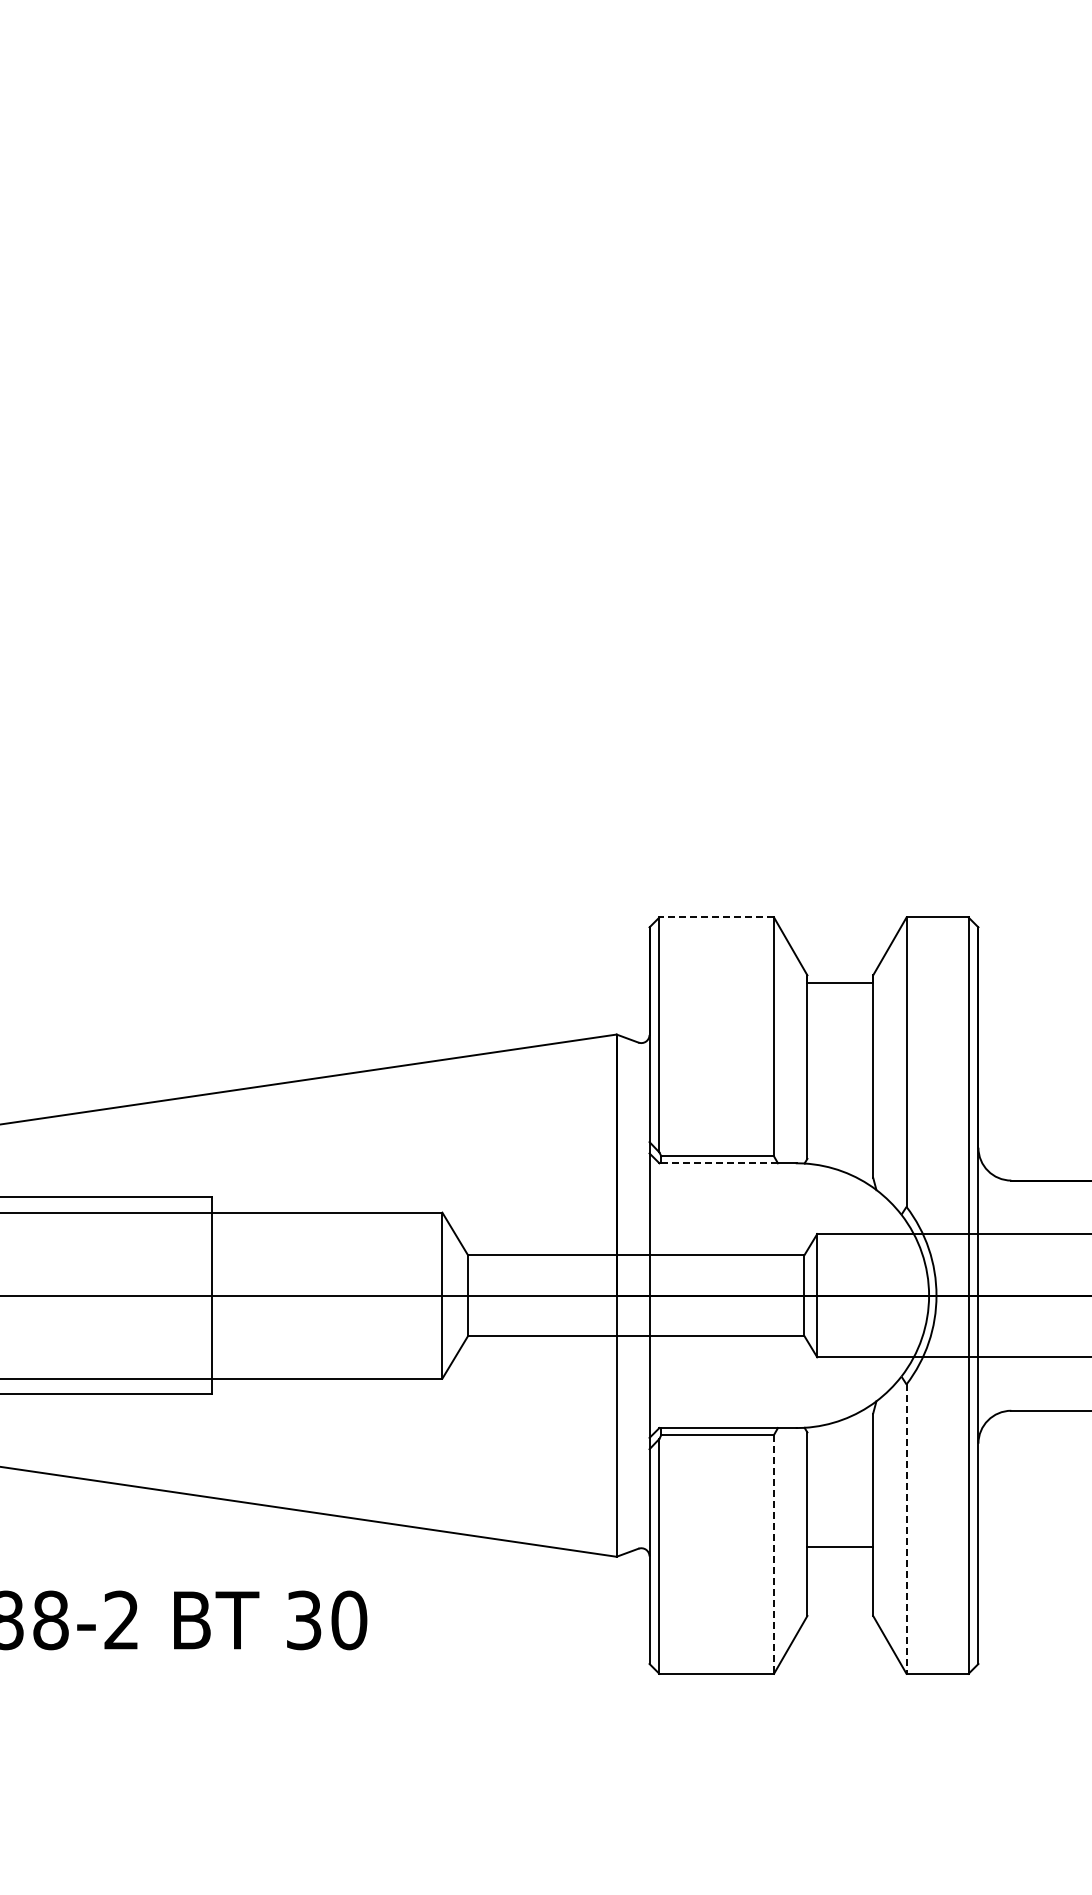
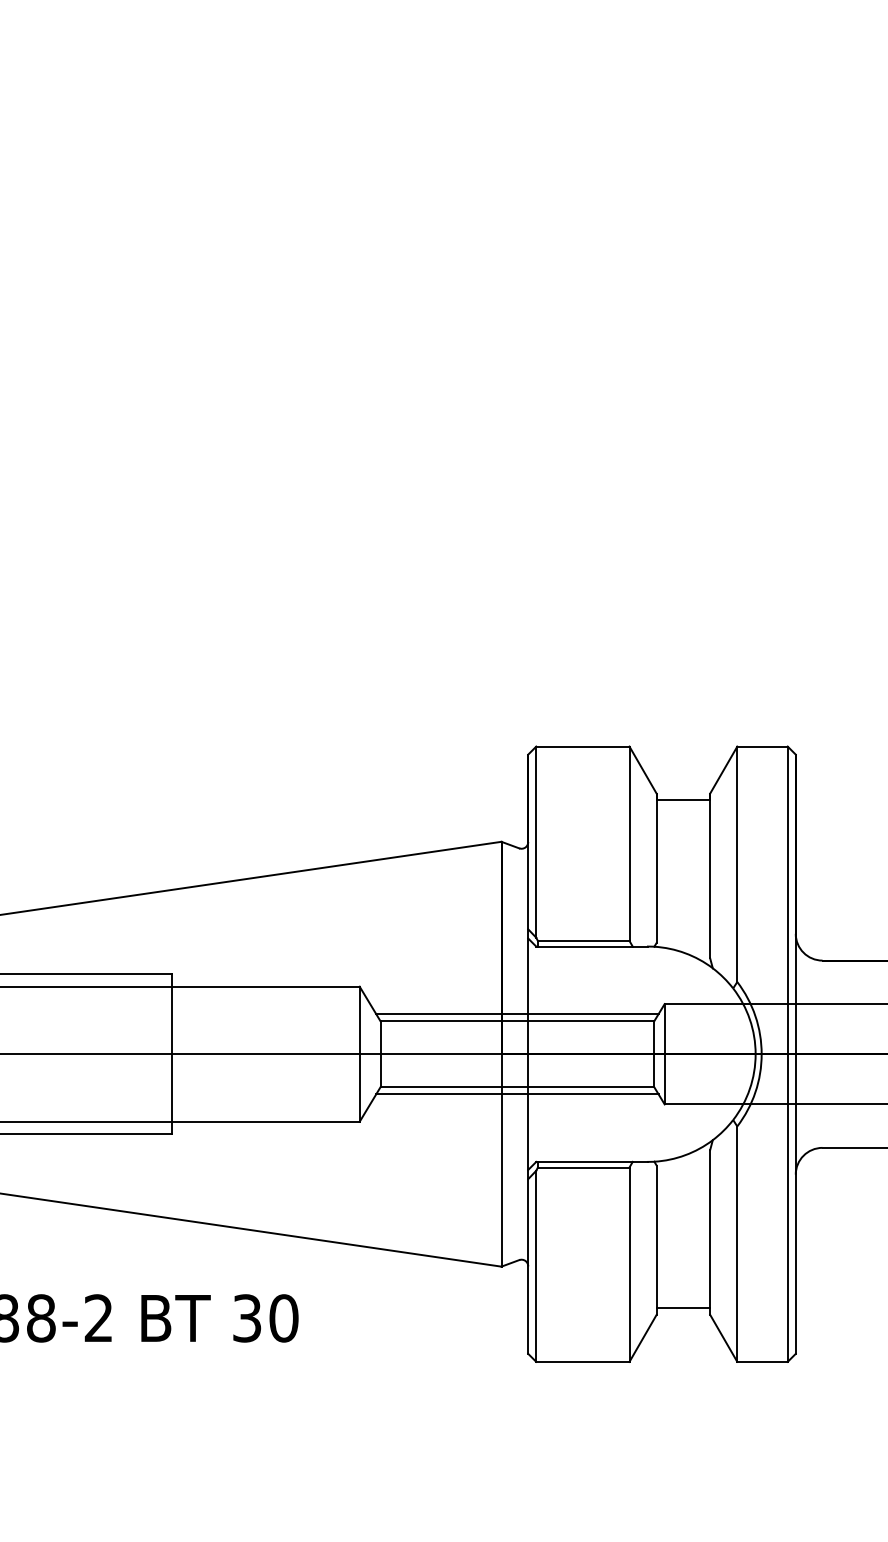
line: (716, 917) -> (582, 746), dashed -> solid
line: (720, 1163) -> (585, 946), dashed -> solid
line: (635, 1246) -> (516, 1014), added
line: (635, 1345) -> (516, 1094), added
line: (906, 1529) -> (737, 1244), dashed -> solid
line: (840, 1547) -> (683, 1308), moved
line: (774, 1554) -> (629, 1264), dashed -> solid

